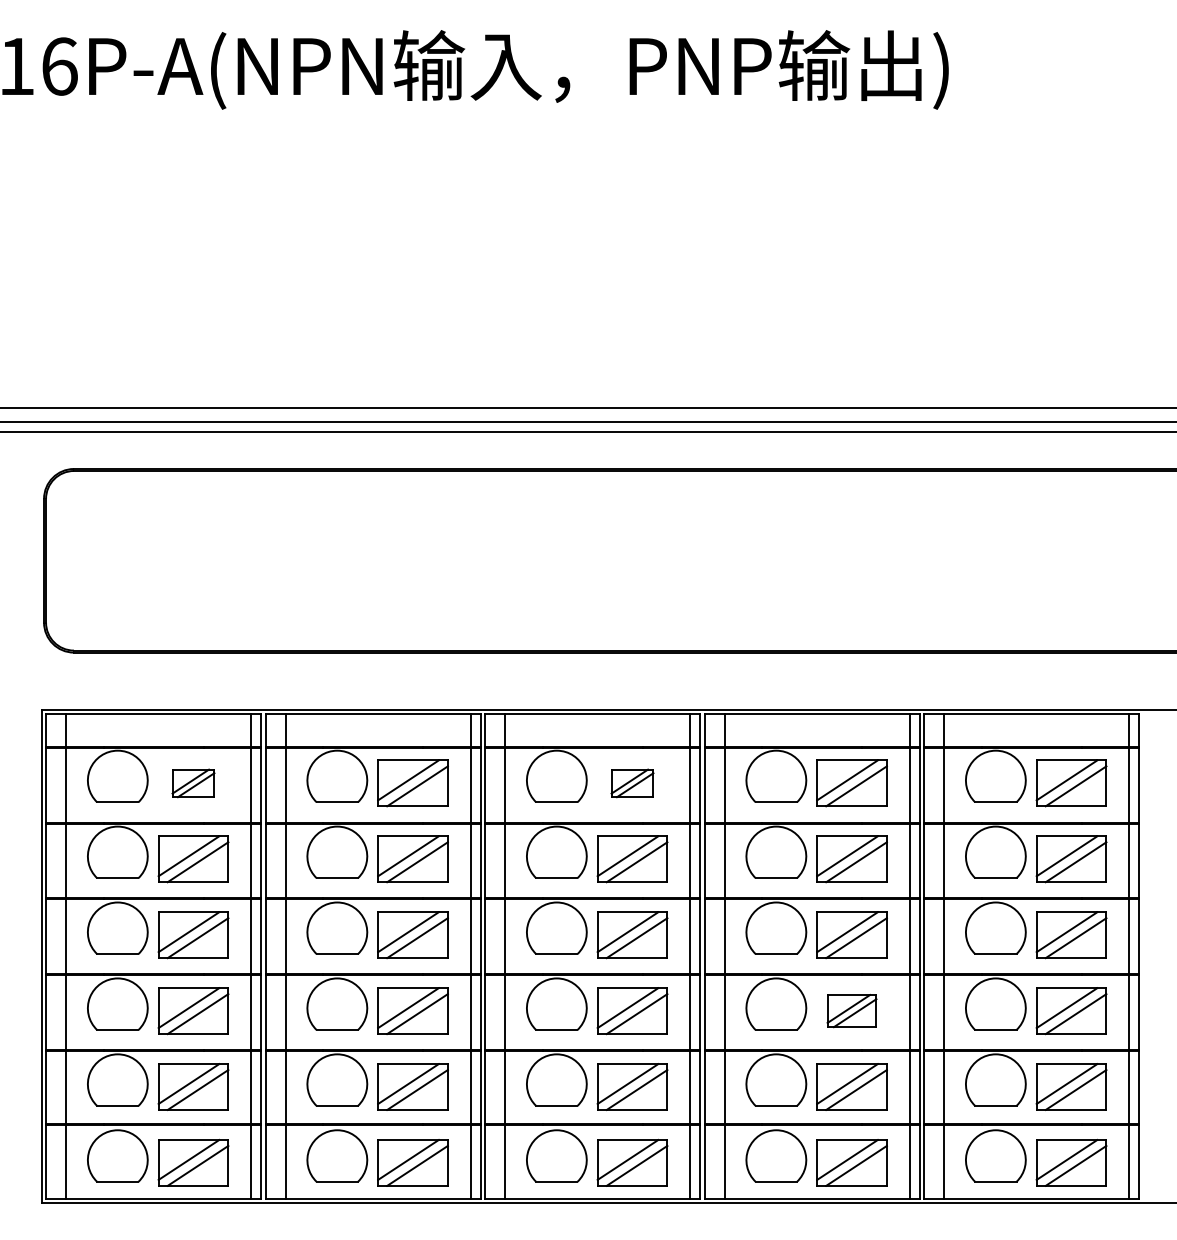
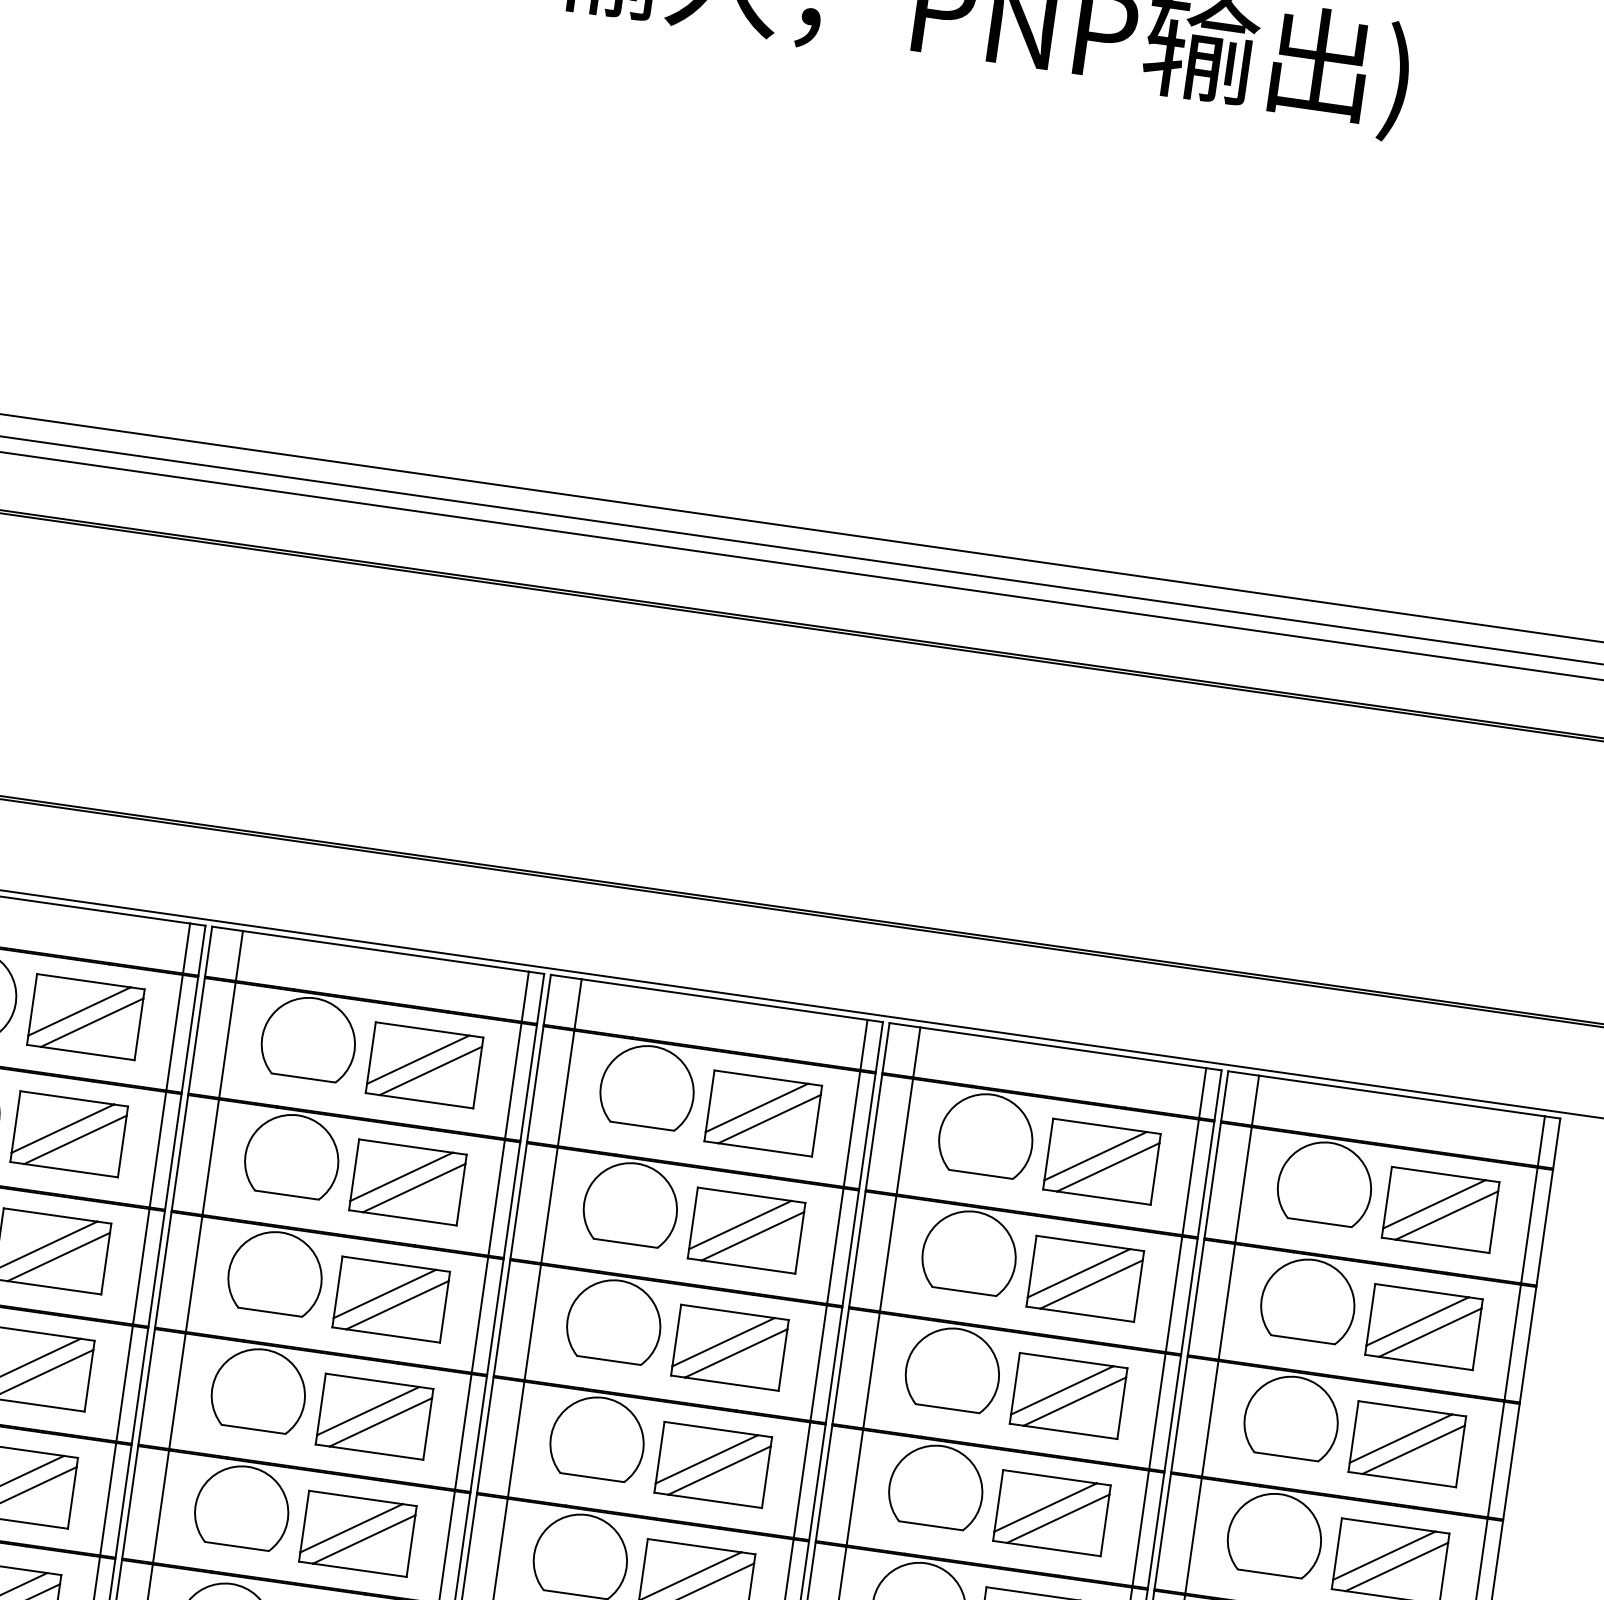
part: (193, 783) -> (85, 1017), size x1.67
part: (632, 783) -> (763, 1113), size x1.67
part: (851, 1010) -> (1051, 1512), size x1.43

